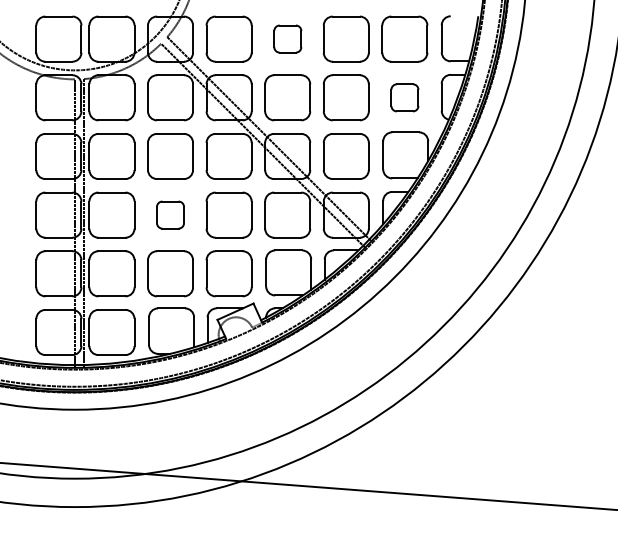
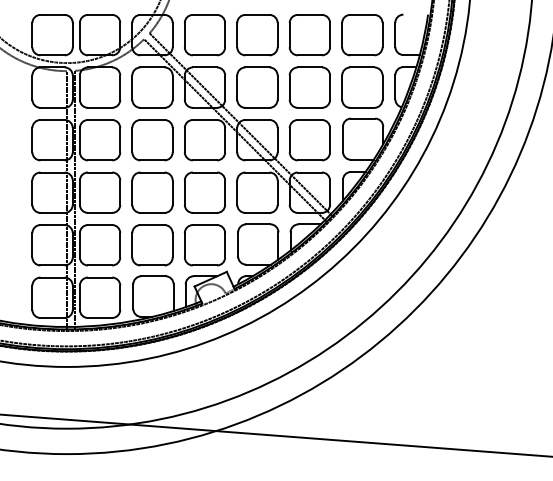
part: (287, 38) -> (257, 34), size x1.67
part: (404, 97) -> (362, 87), size x1.67
part: (170, 214) -> (152, 192), size x1.67

